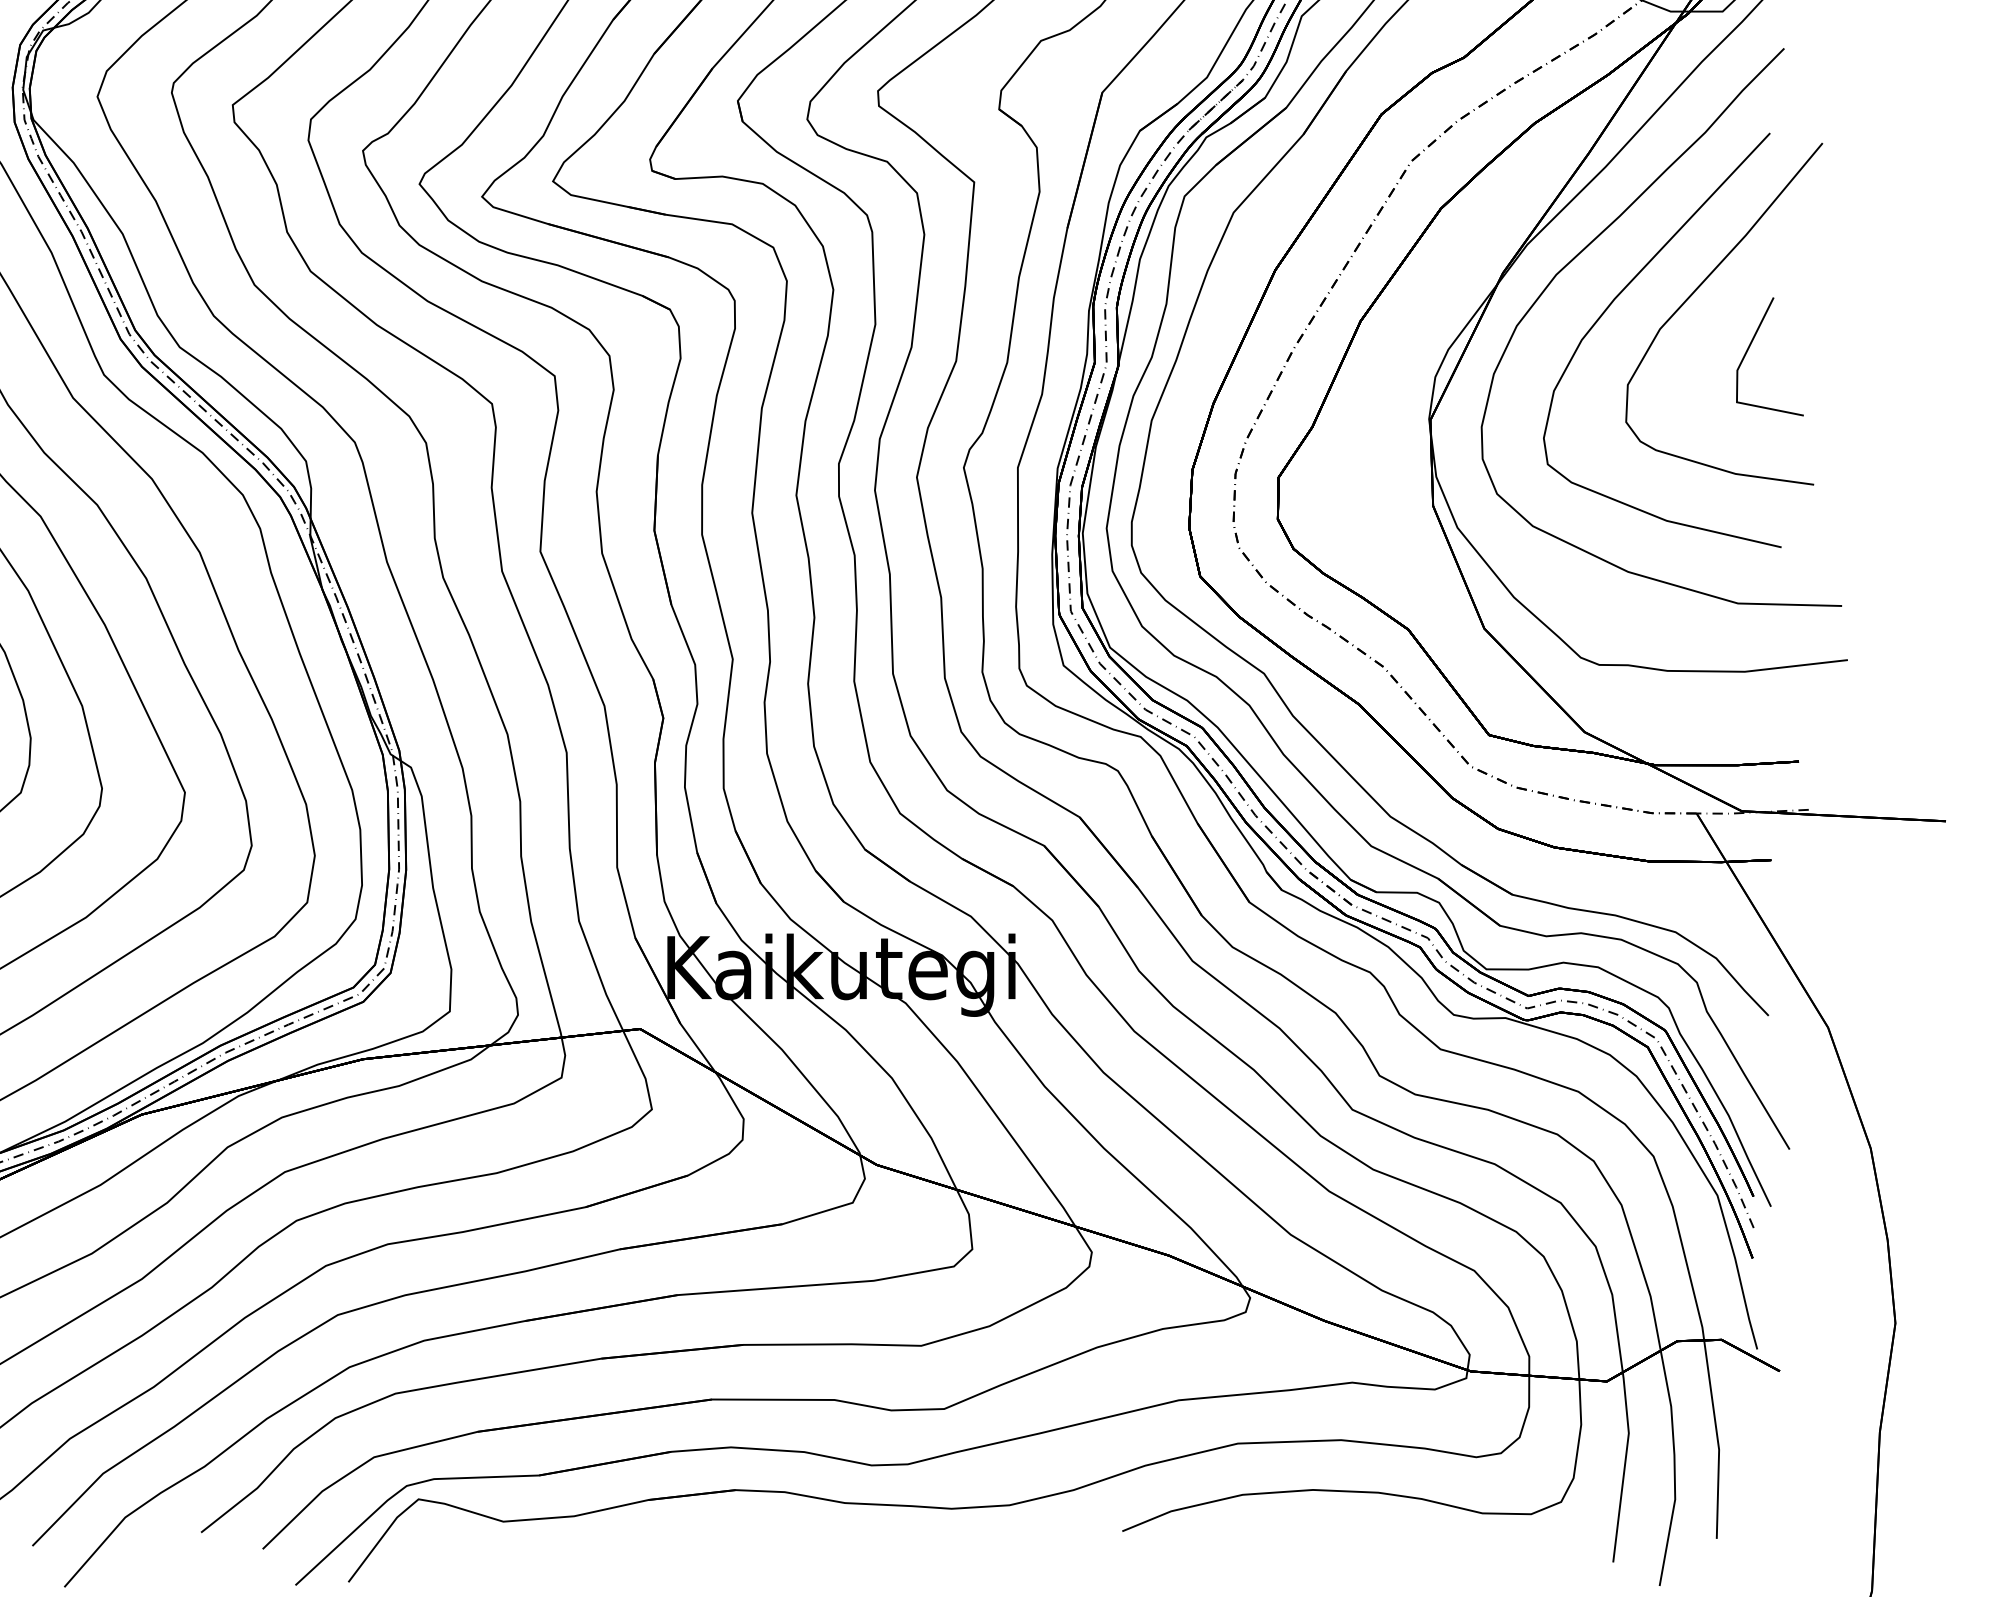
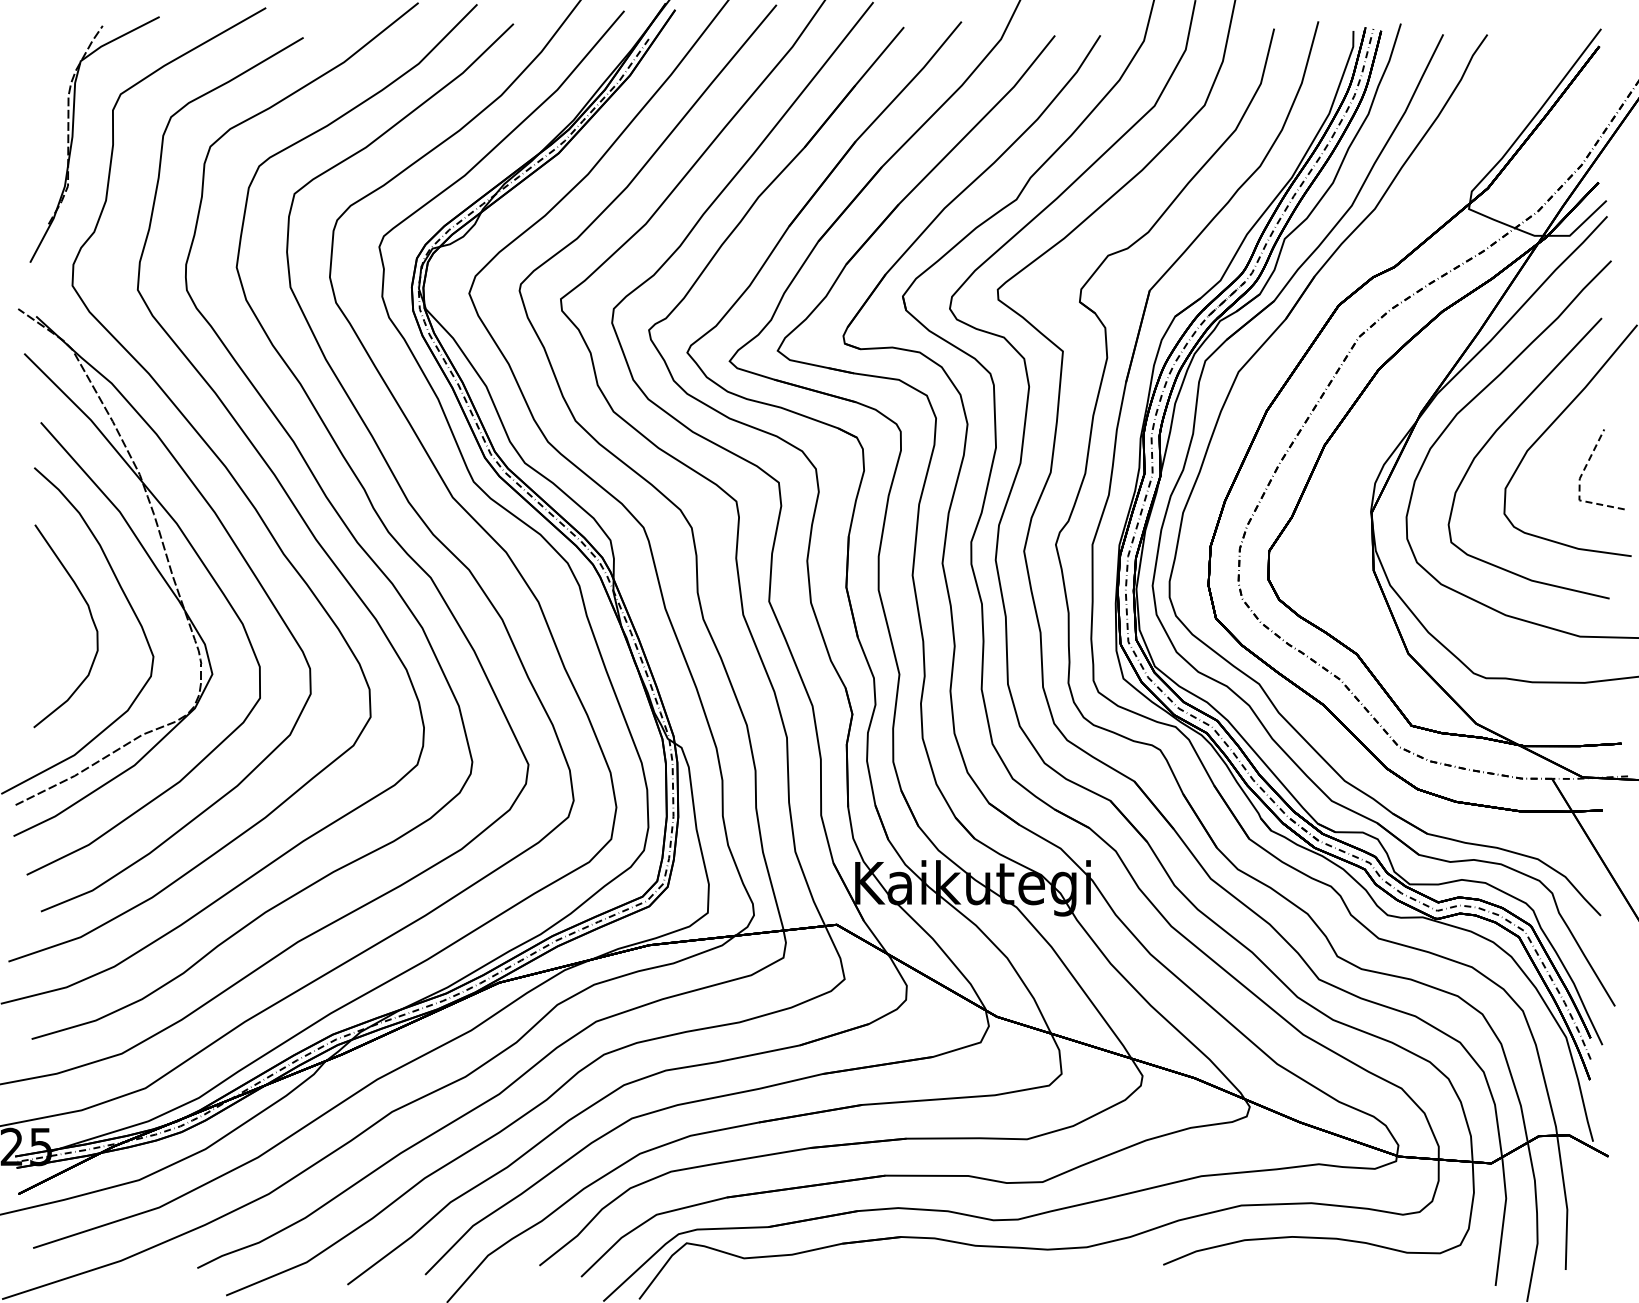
line: (1737, 378) -> (1579, 484), solid -> dashed

